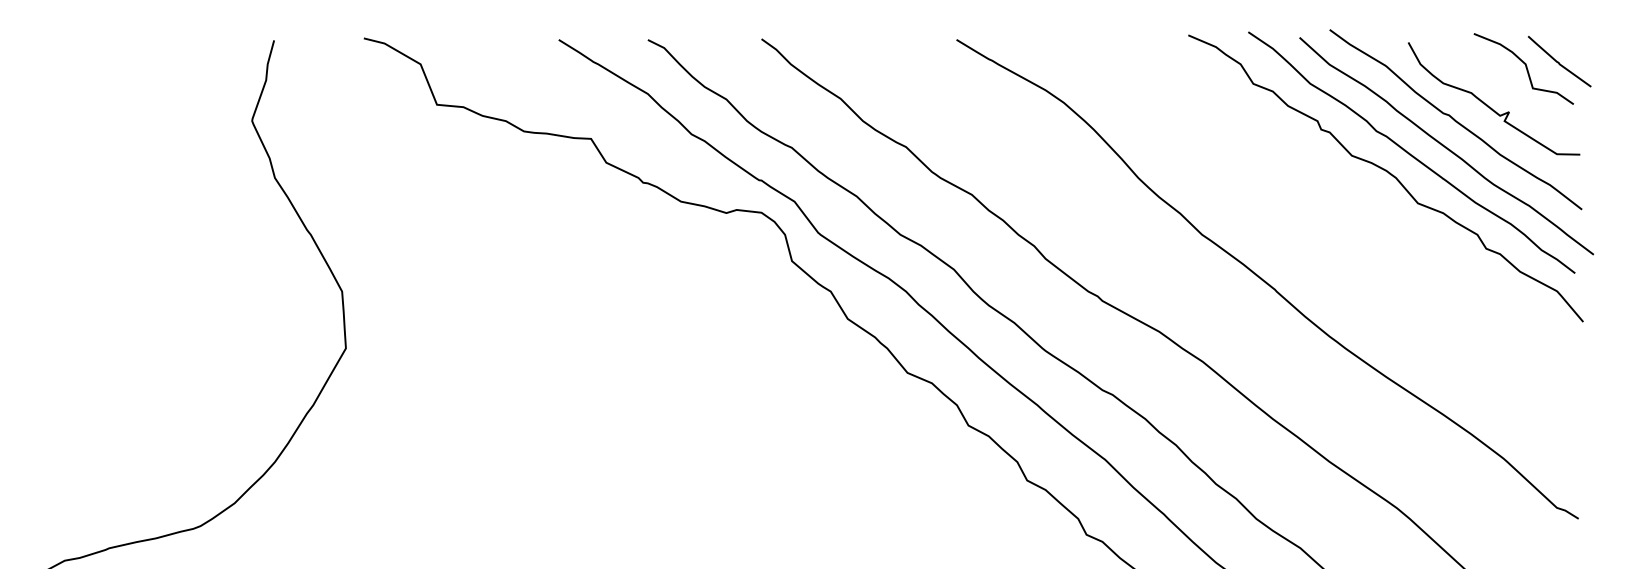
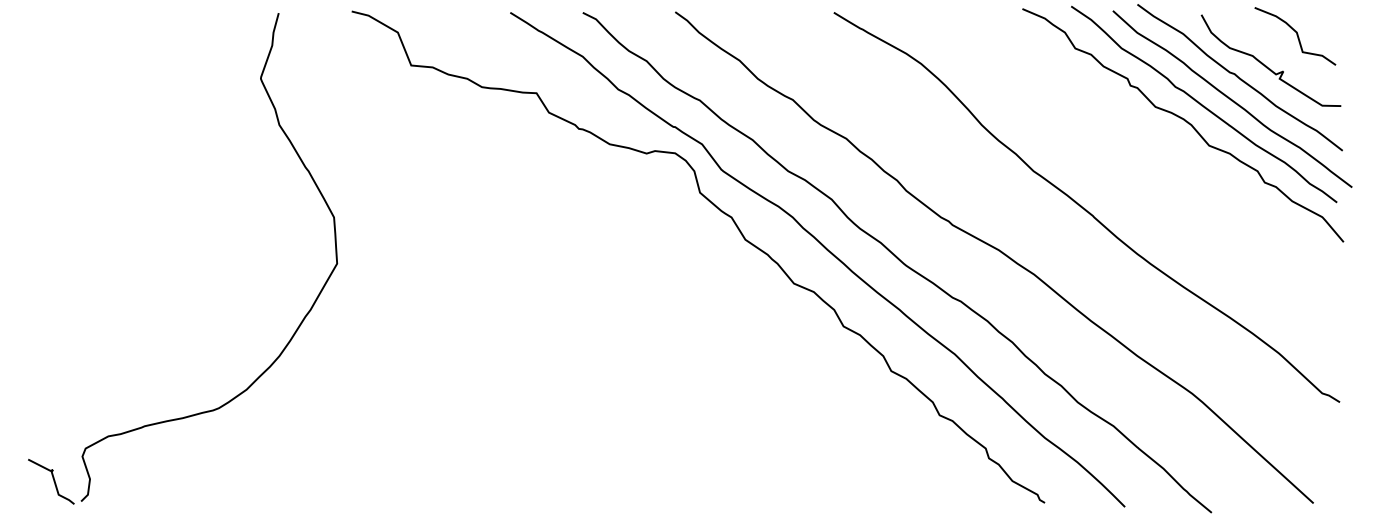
curve: (1559, 61) -> (1324, 30), removed

